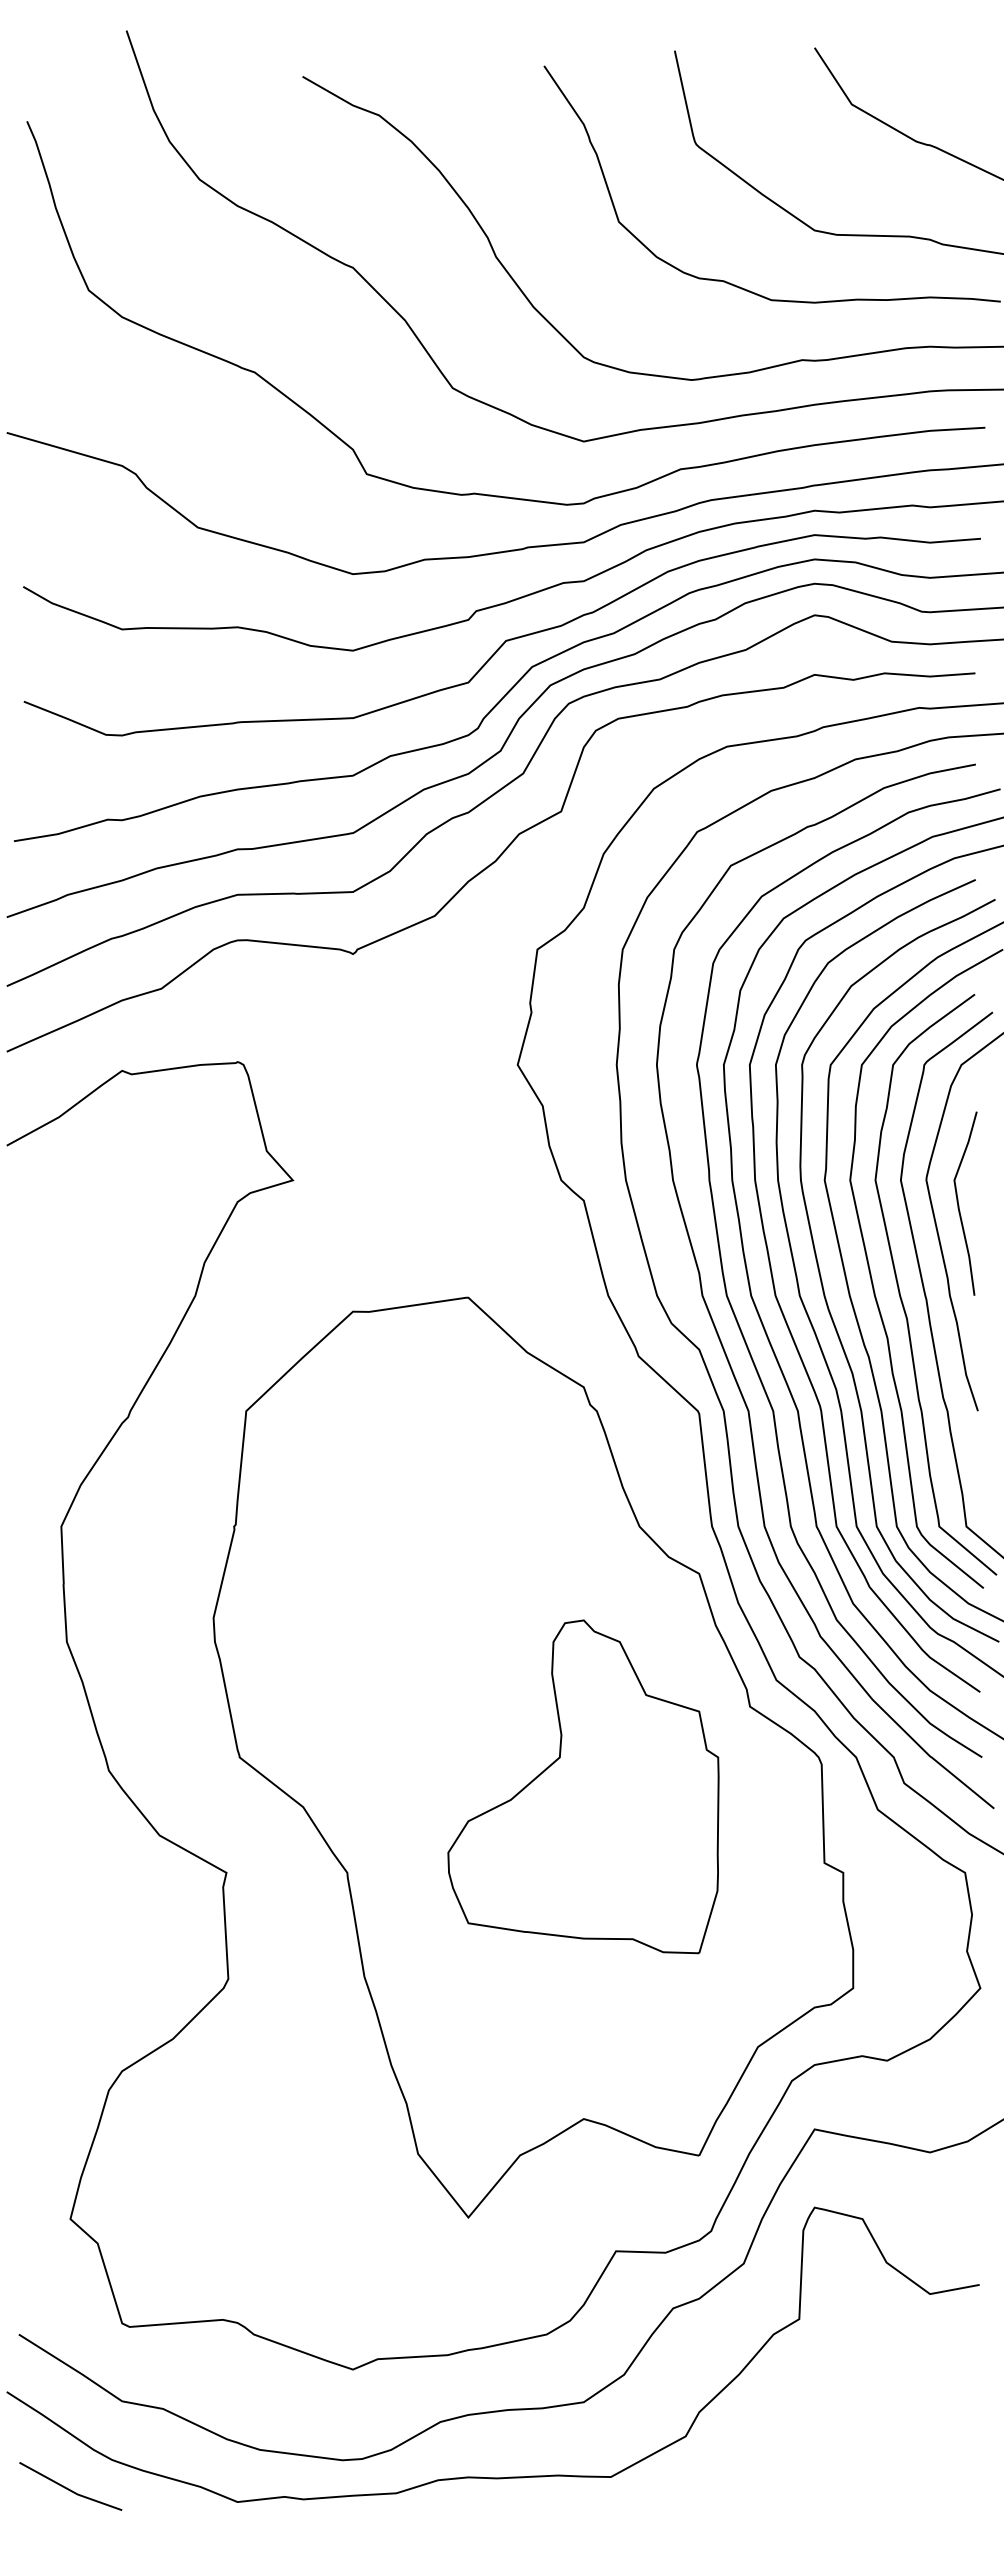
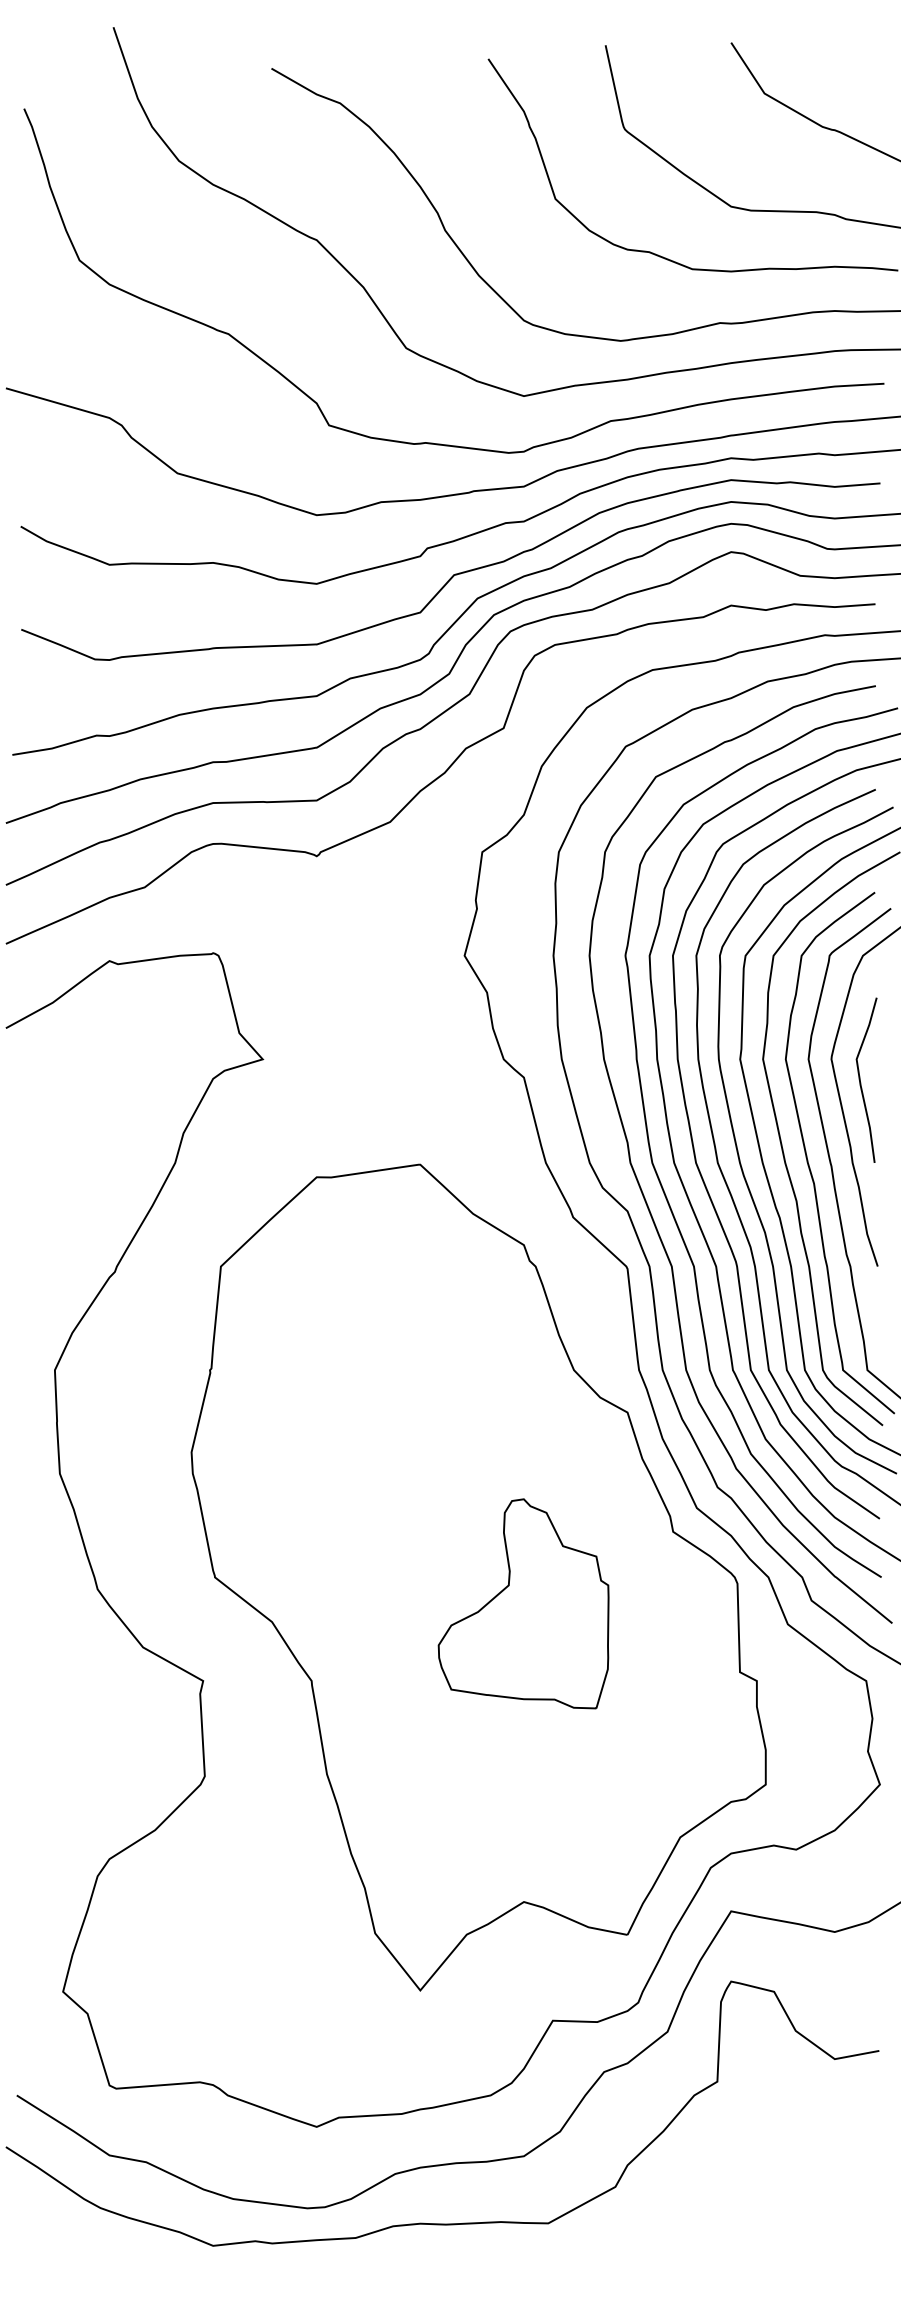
part: (583, 1786) -> (523, 1603), size x0.7
line: (69, 2488) -> (62, 2233), removed

